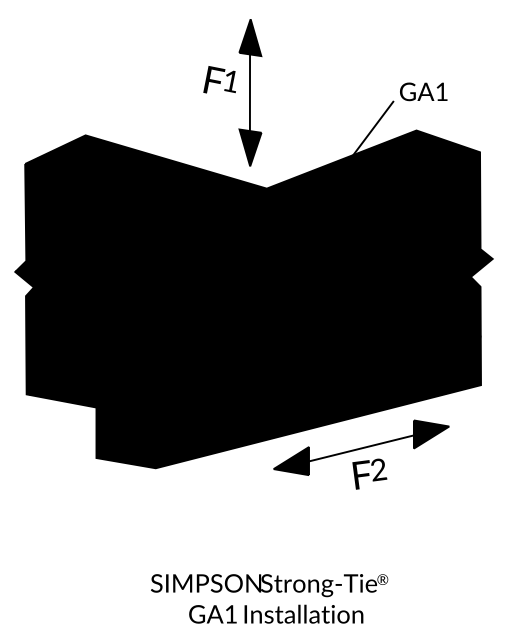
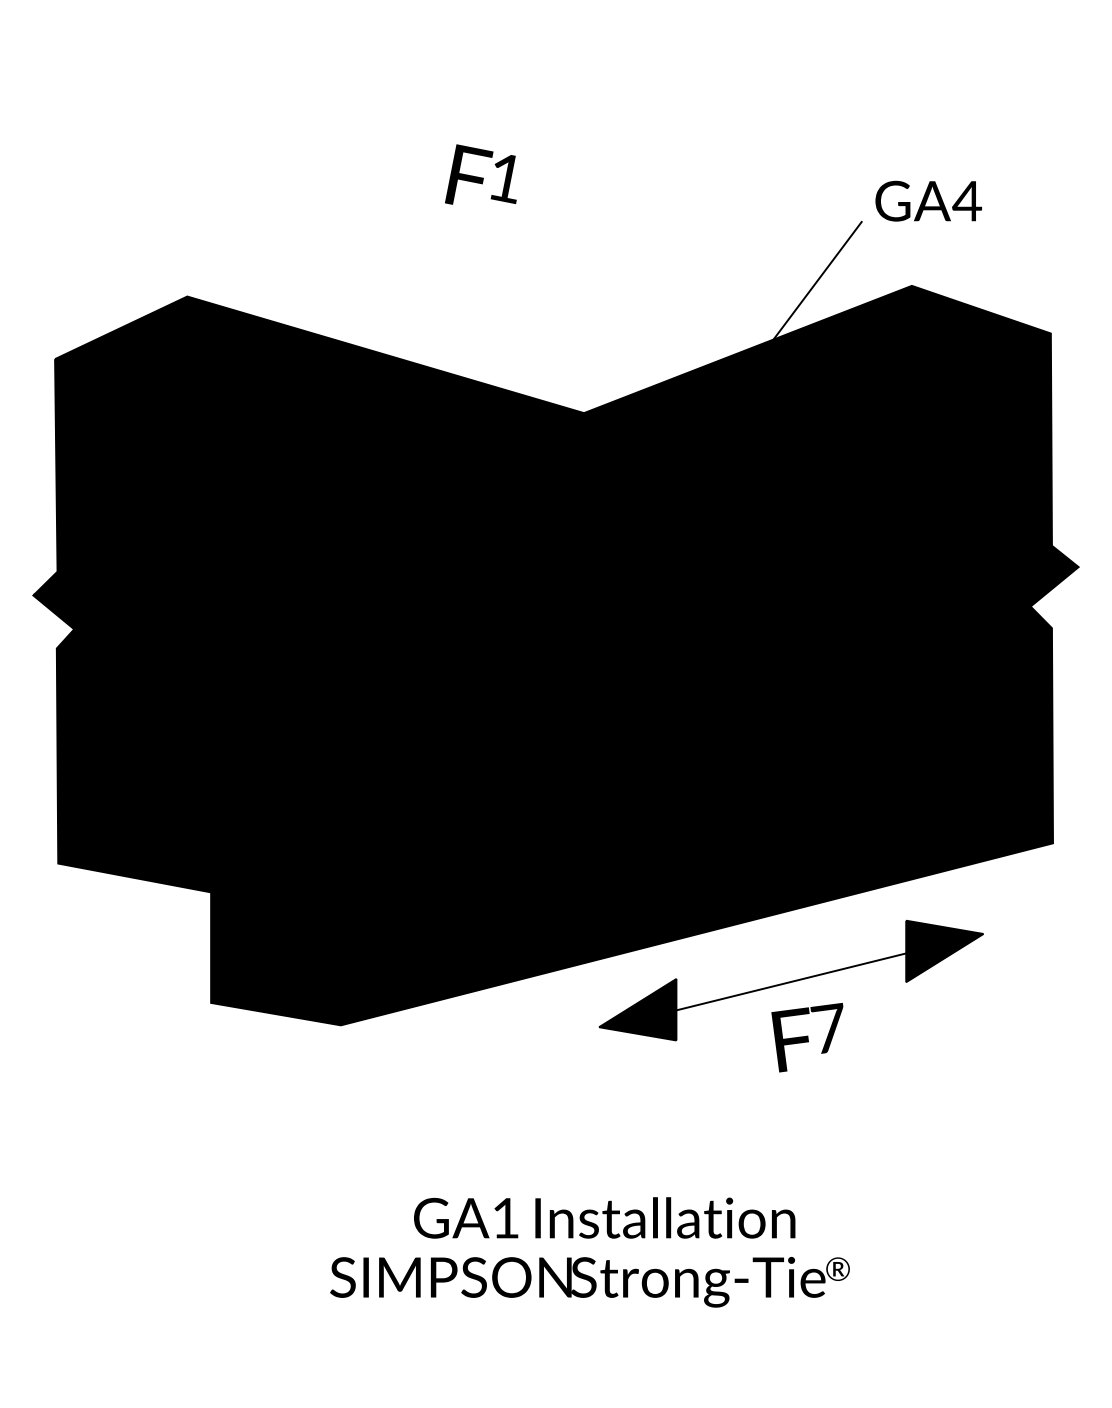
text: (441, 91) -> (966, 200), GA1 -> GA4
part: (250, 92) -> (548, 202), removed
text: (378, 469) -> (828, 1028), 2 -> 7
text: (276, 613) -> (605, 1216), moved

